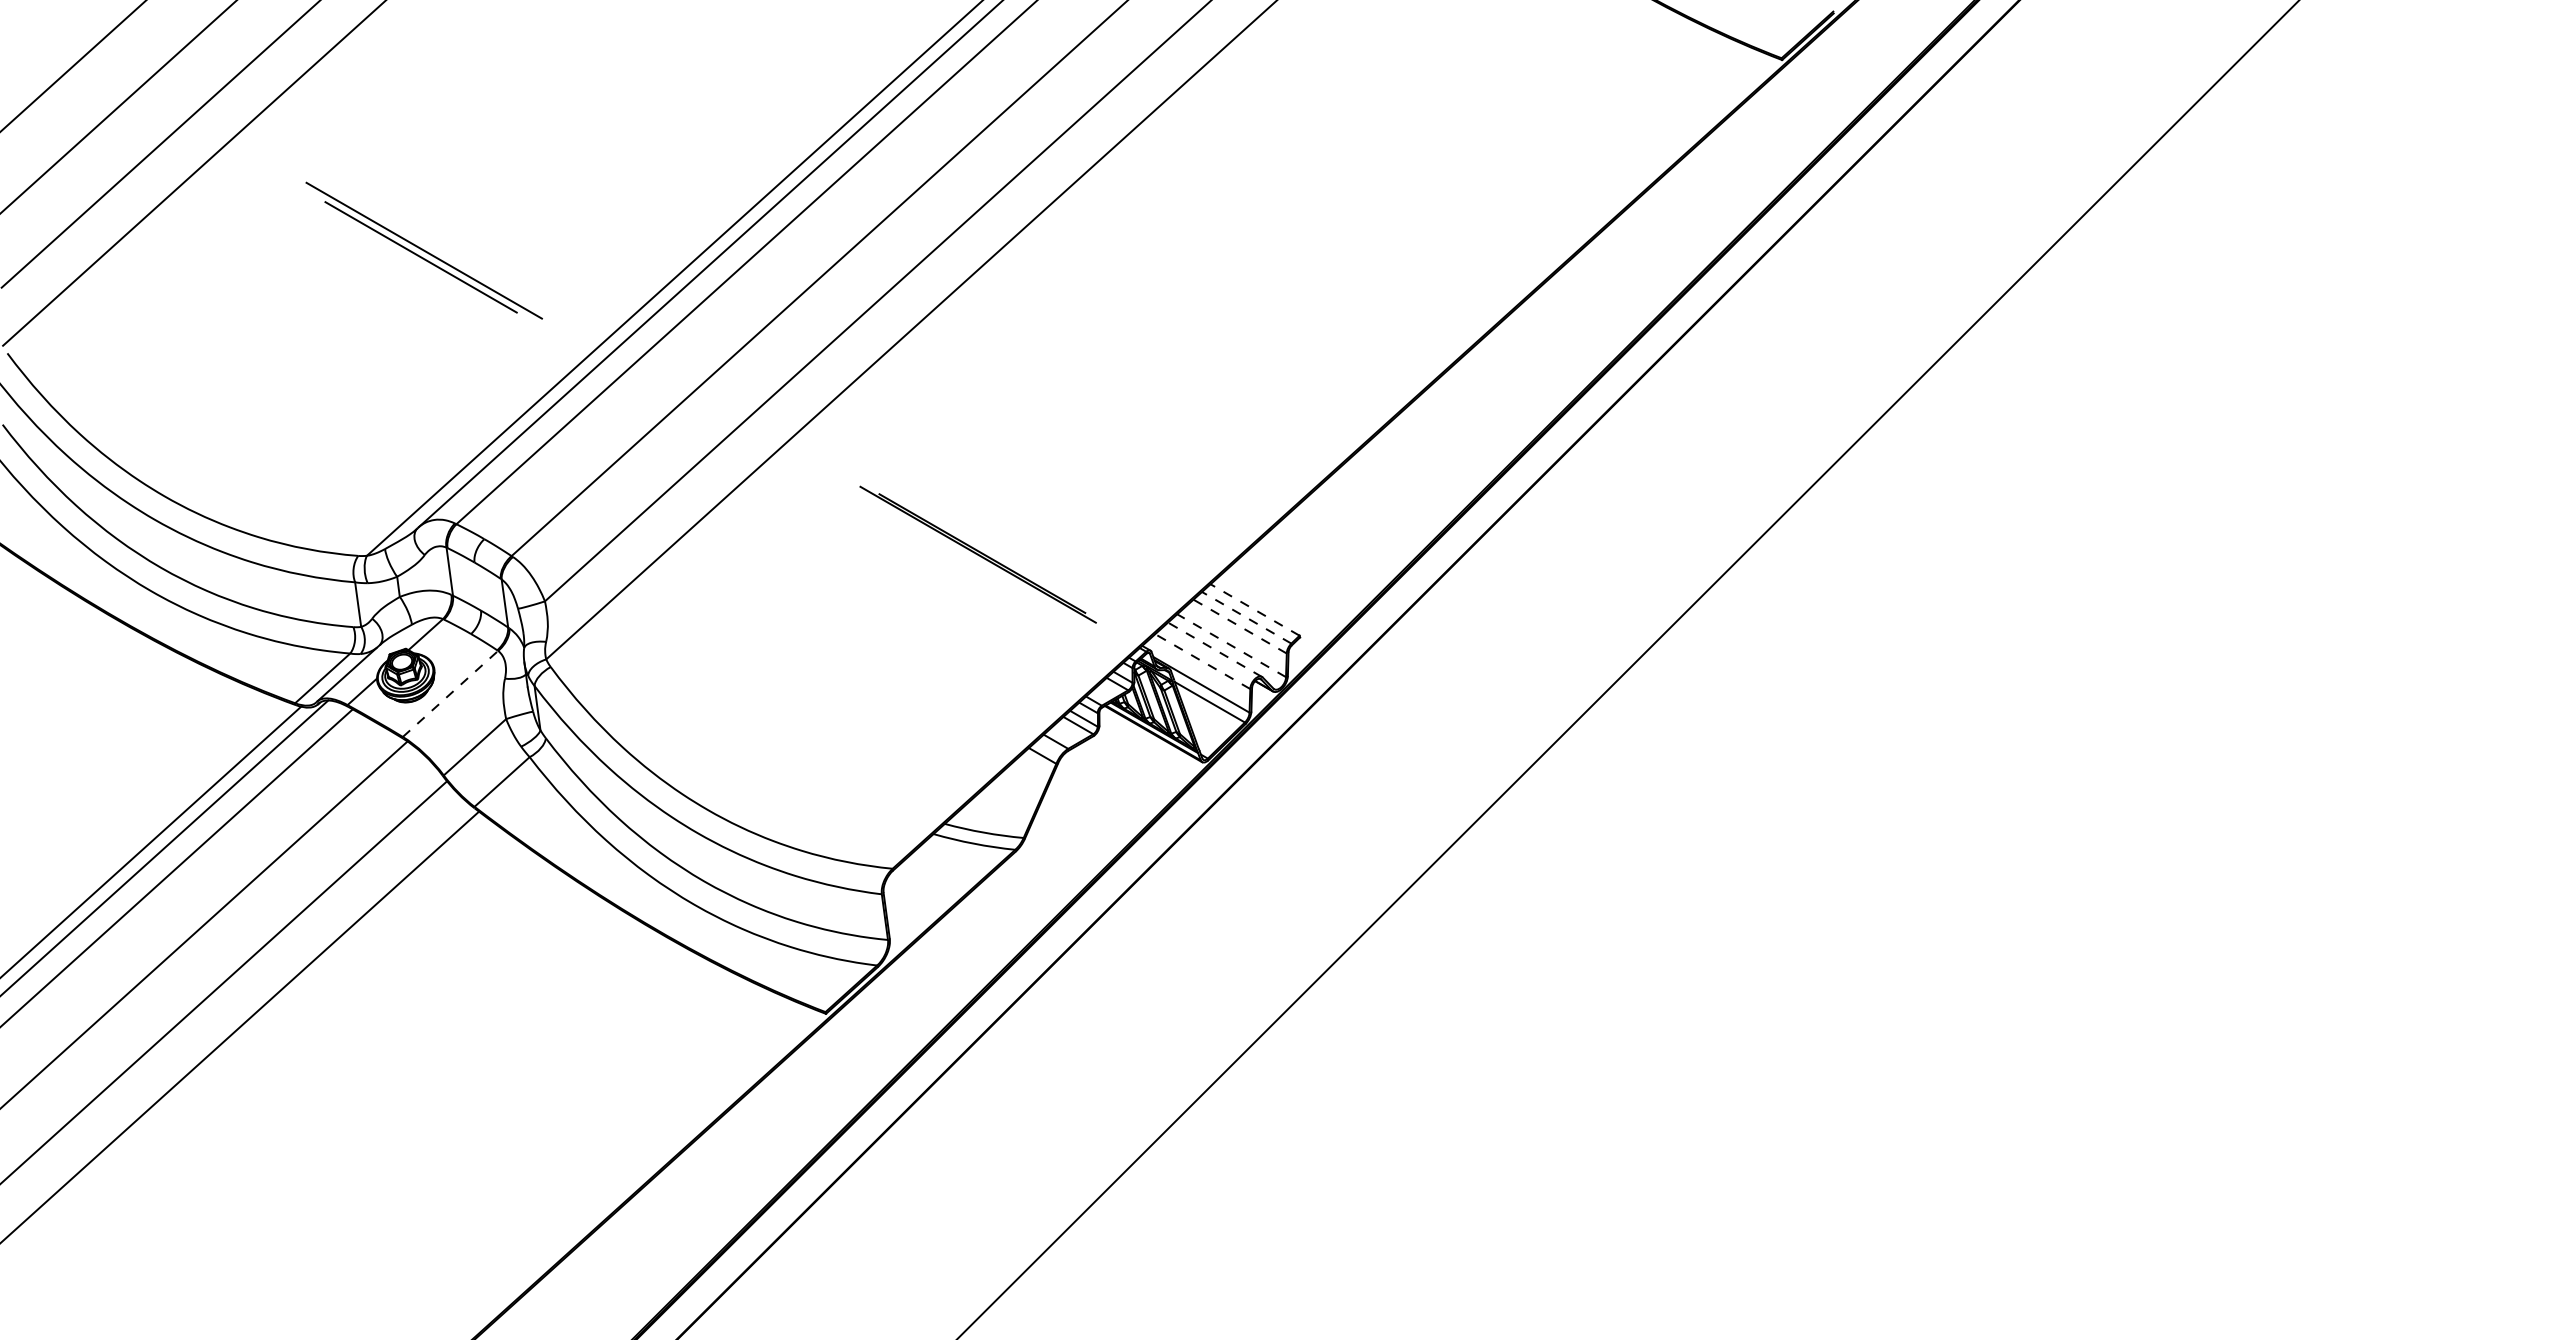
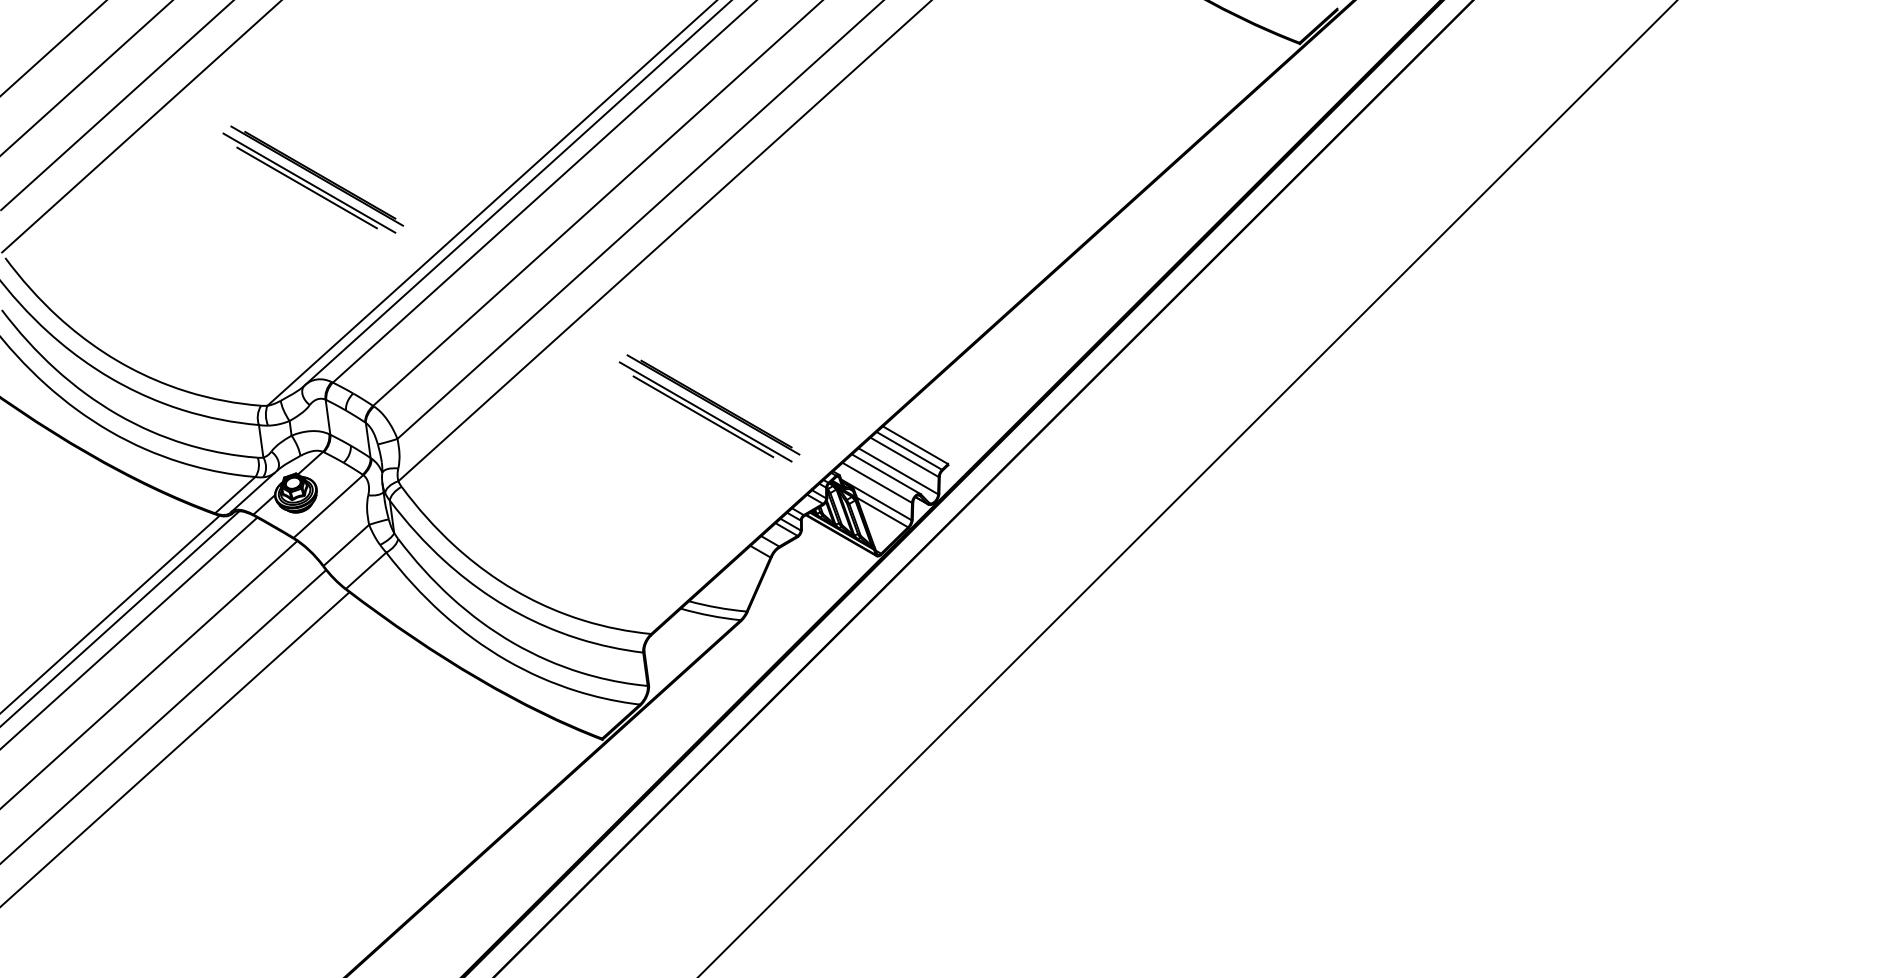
part: (434, 241) -> (316, 176), added
part: (967, 564) -> (705, 412), added
line: (1254, 609) -> (915, 444), dashed -> solid
line: (1246, 617) -> (909, 450), dashed -> solid
line: (1240, 626) -> (904, 457), dashed -> solid
line: (1231, 645) -> (898, 471), dashed -> solid
line: (1214, 649) -> (885, 474), dashed -> solid
line: (1202, 661) -> (877, 482), dashed -> solid
line: (450, 693) -> (328, 506), dashed -> solid

